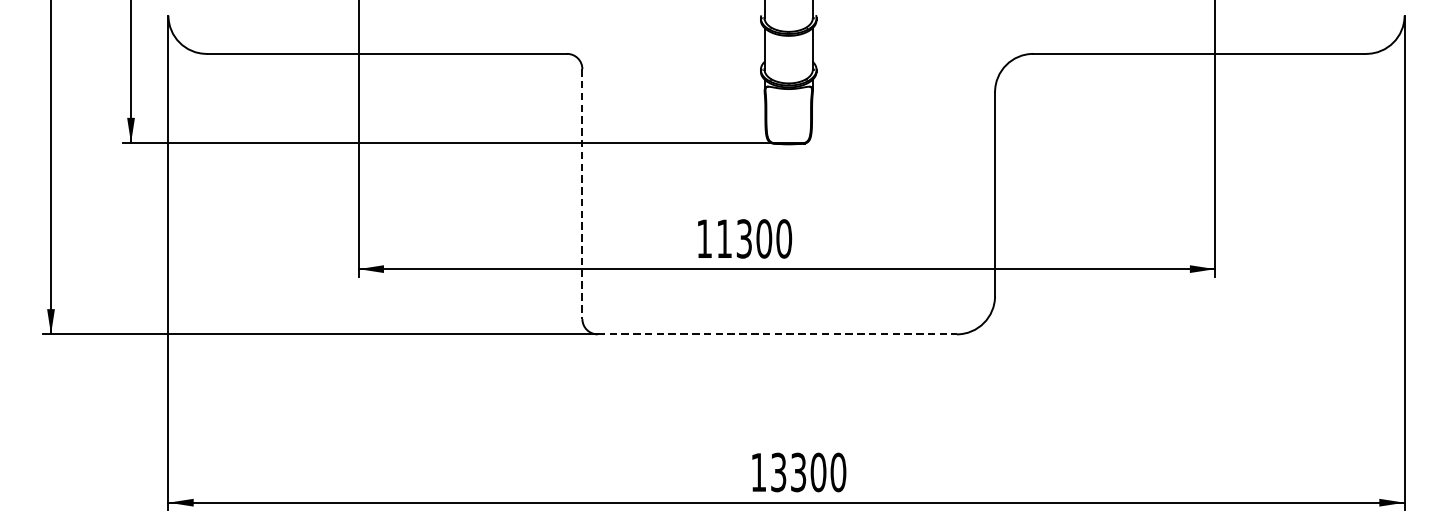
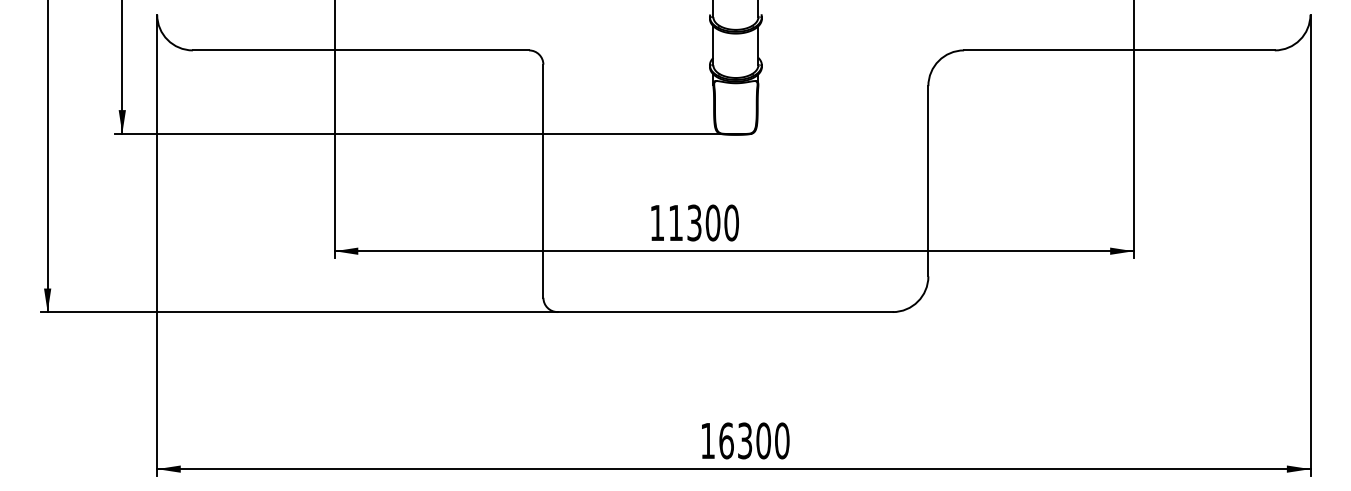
line: (582, 194) -> (543, 181), dashed -> solid
line: (777, 334) -> (725, 312), dashed -> solid
text: (778, 472) -> (726, 440), 13300 -> 16300

